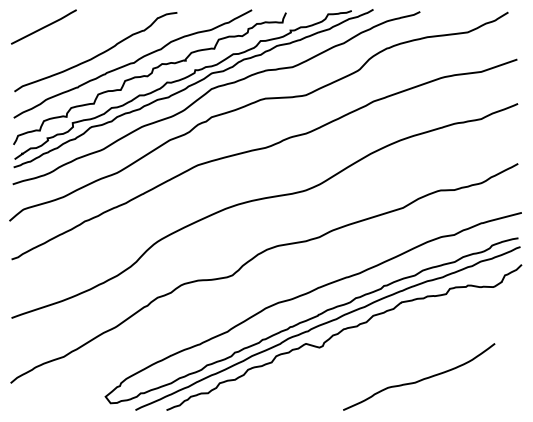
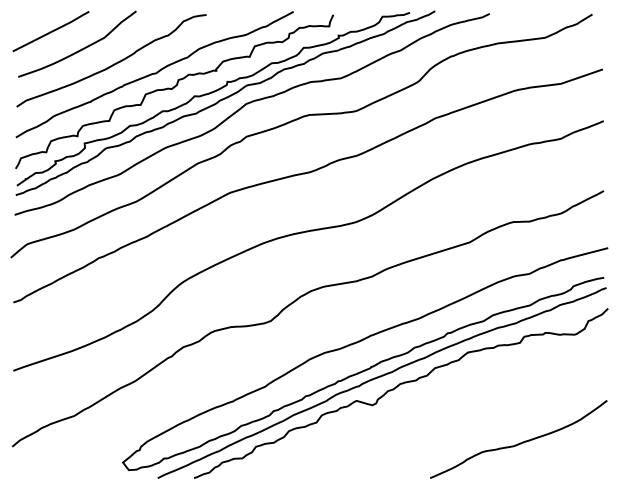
curve: (68, 42) -> (79, 49), added
curve: (420, 379) -> (520, 442), moved

